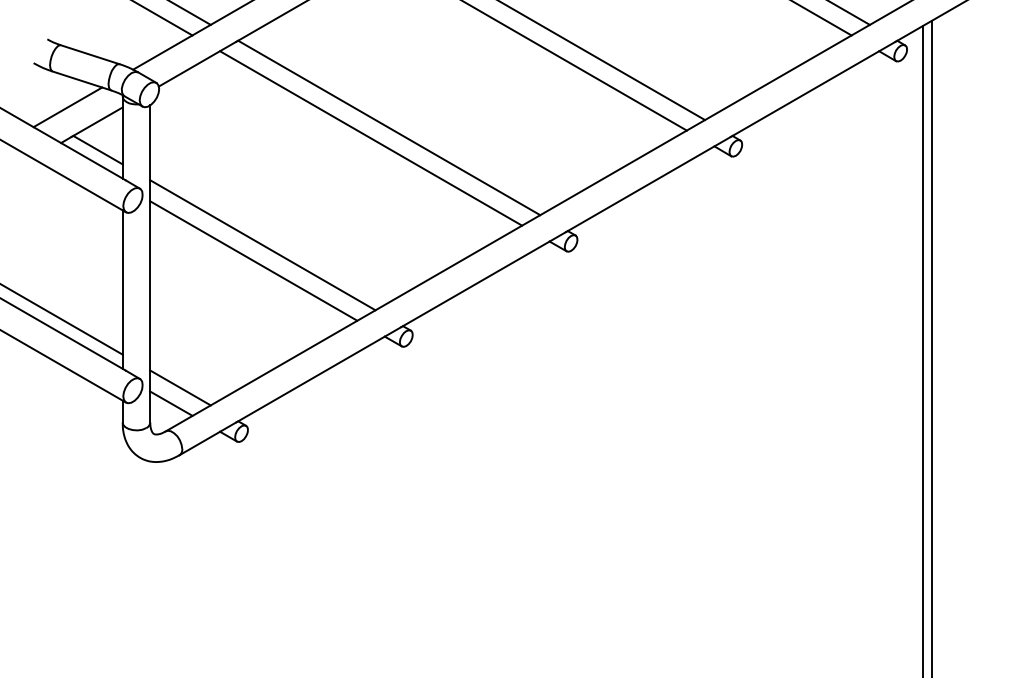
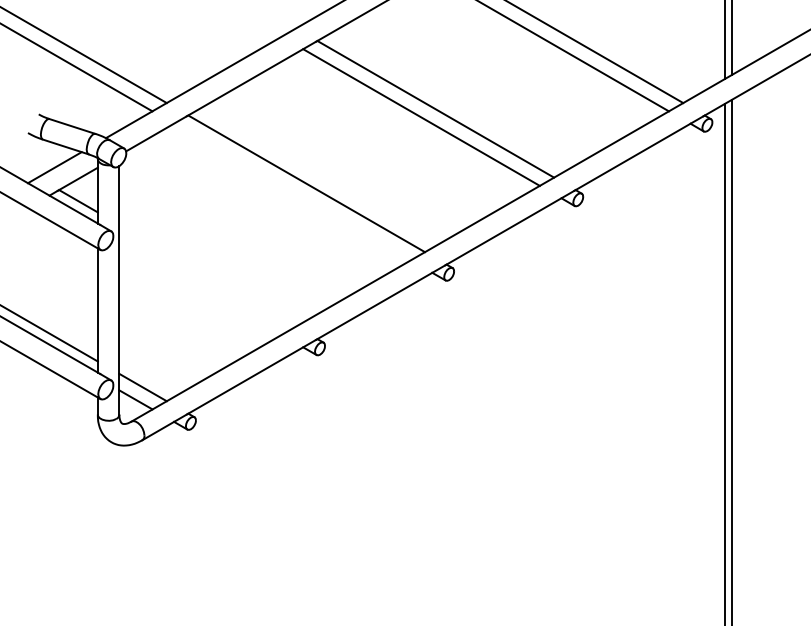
line: (371, 137) -> (292, 191), removed
line: (262, 244) -> (207, 275), removed
line: (253, 260) -> (200, 287), removed

